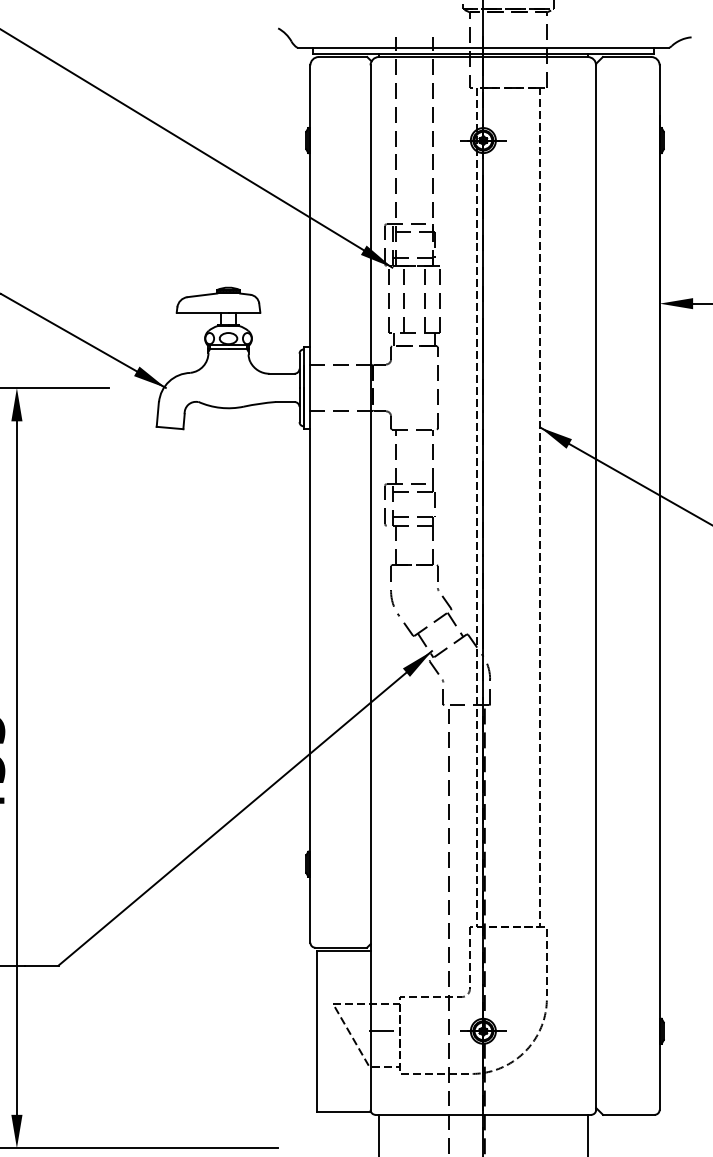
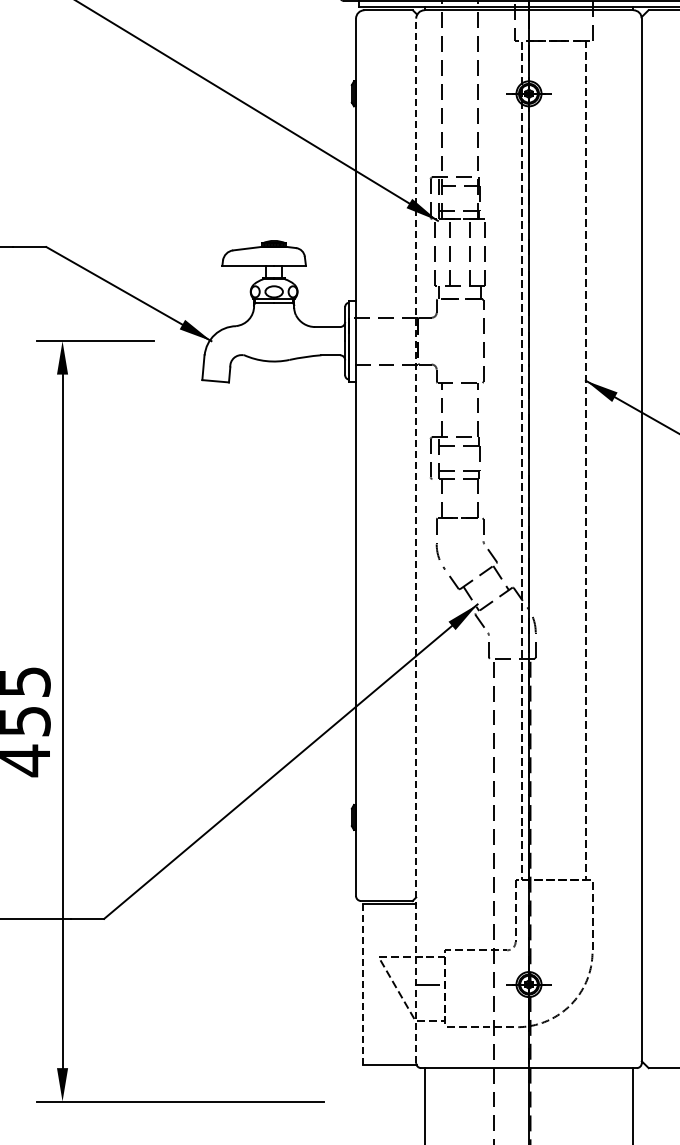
line: (370, 587) -> (416, 540), solid -> dashed
line: (317, 1030) -> (363, 983), solid -> dashed

